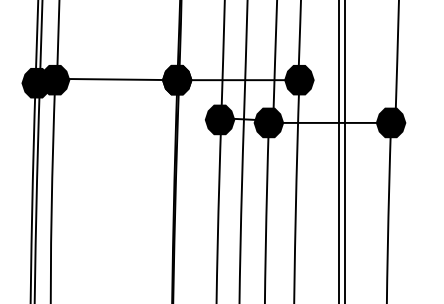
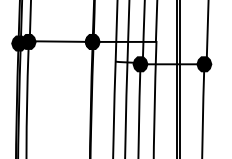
fill: (299, 79) -> (156, 41), removed
fill: (219, 119) -> (114, 62), removed

